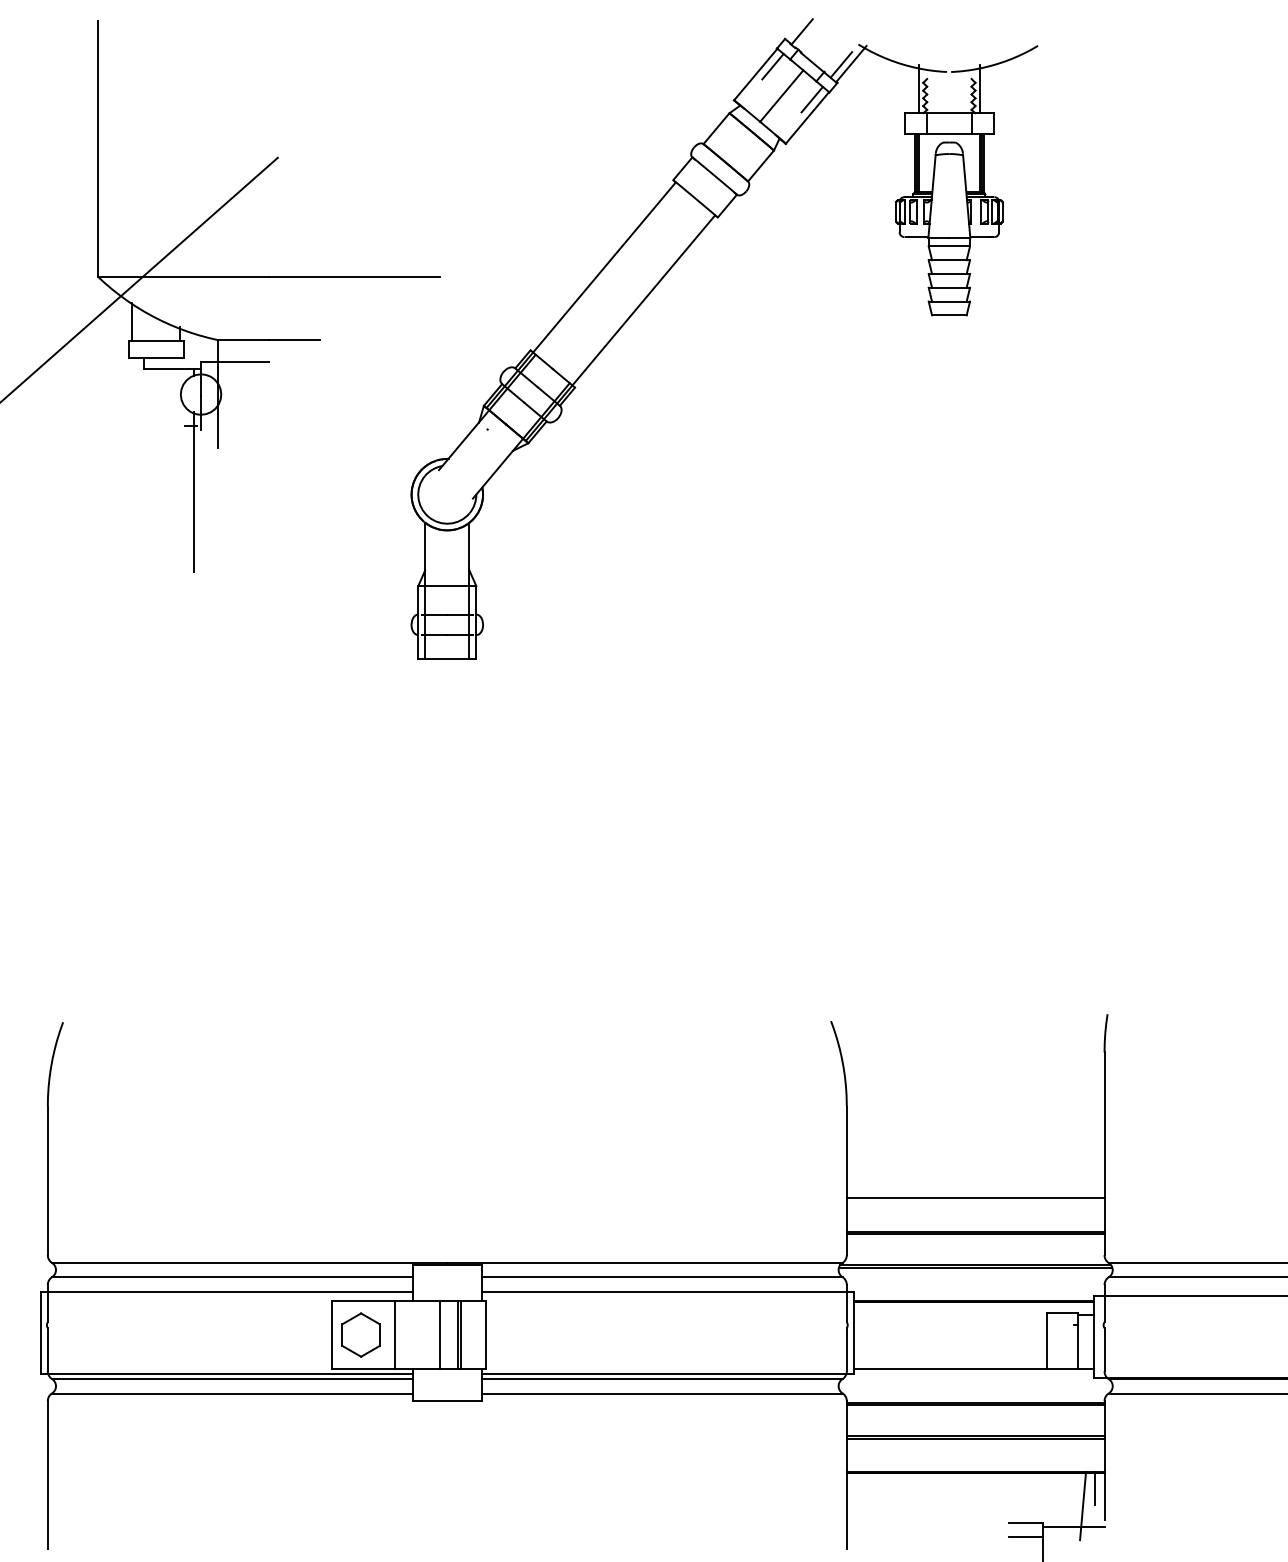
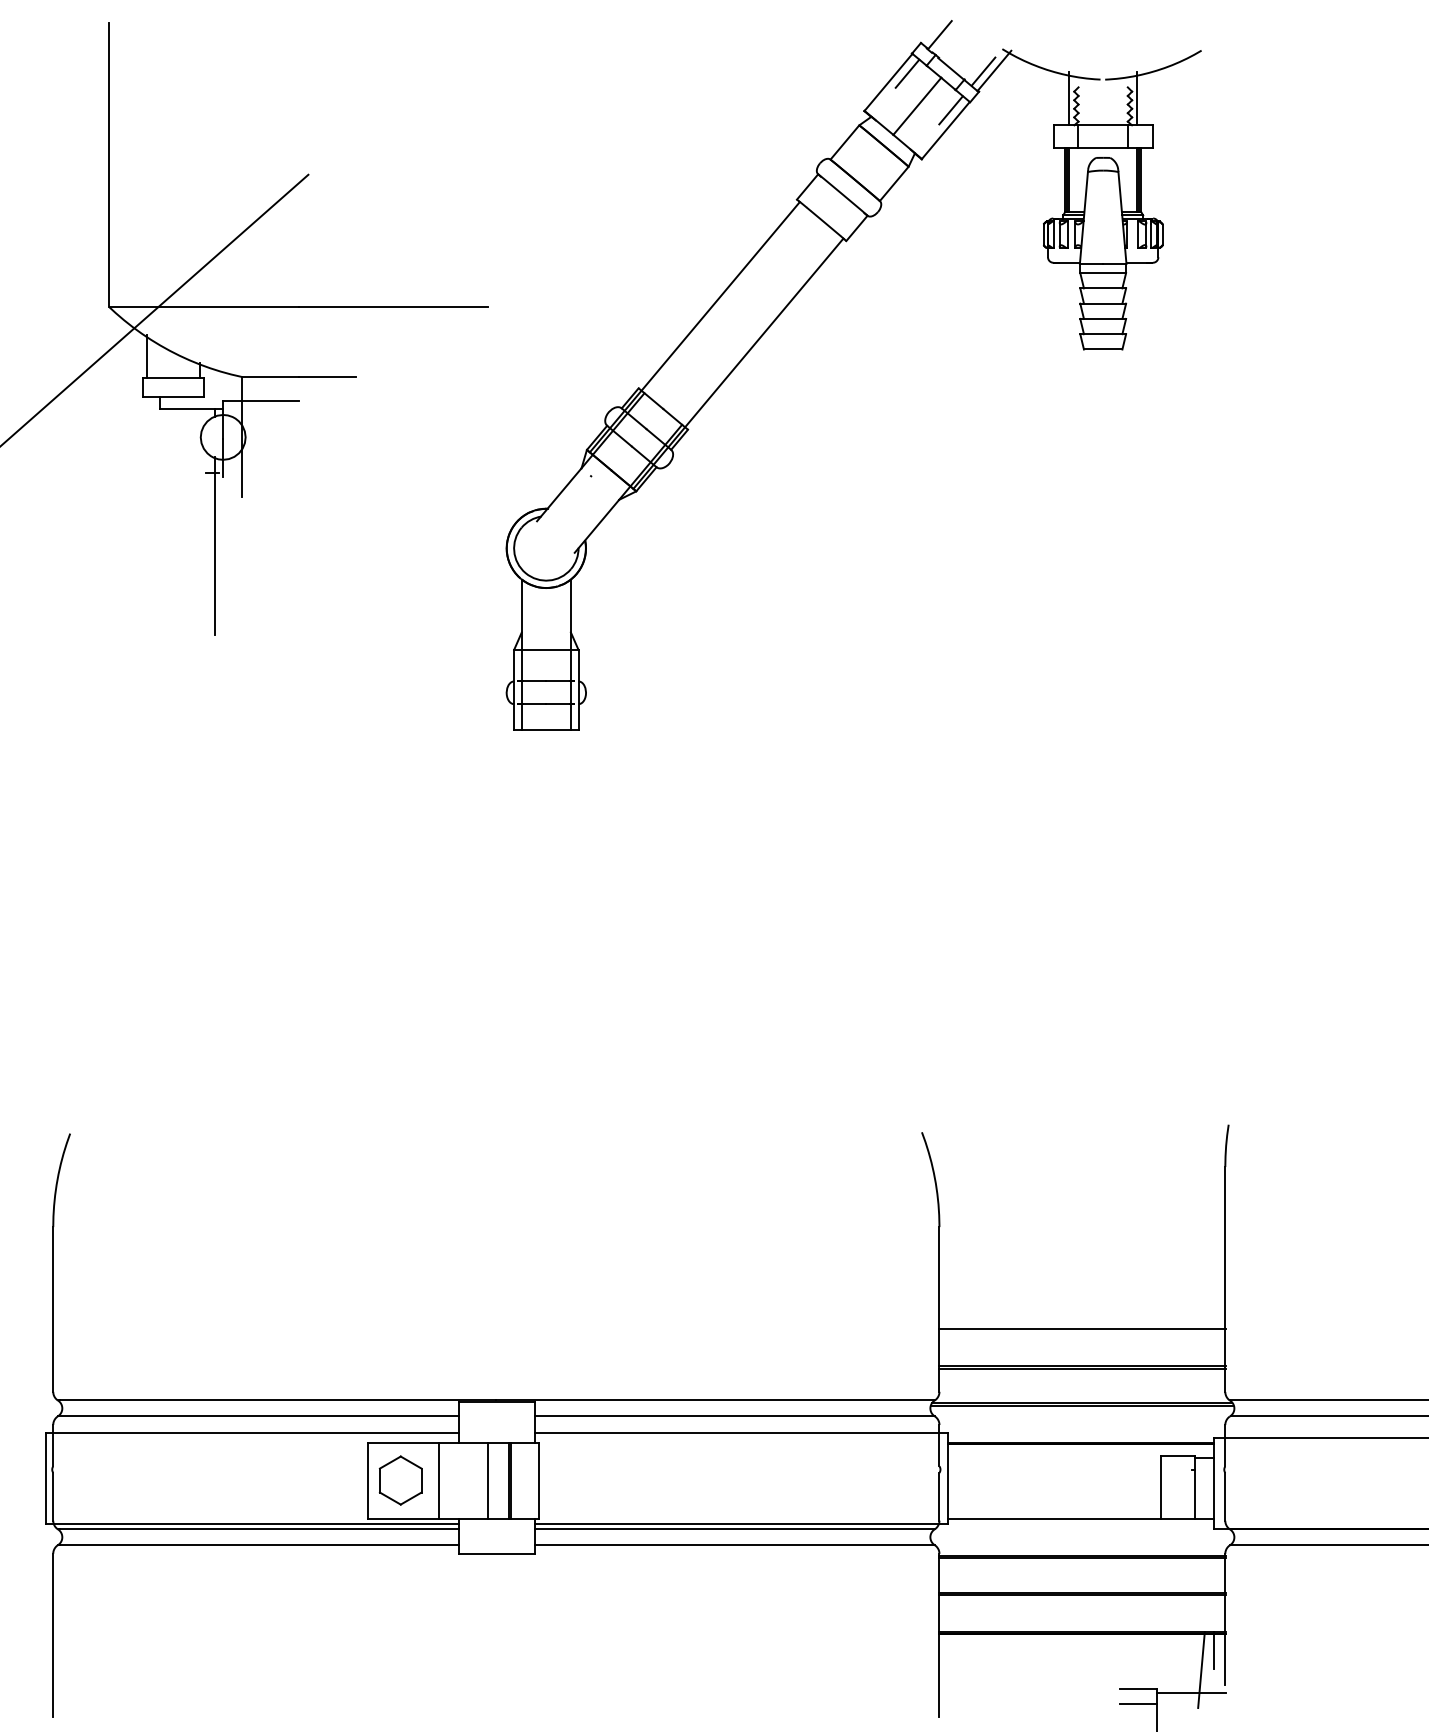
part: (658, 284) -> (780, 315), moved

